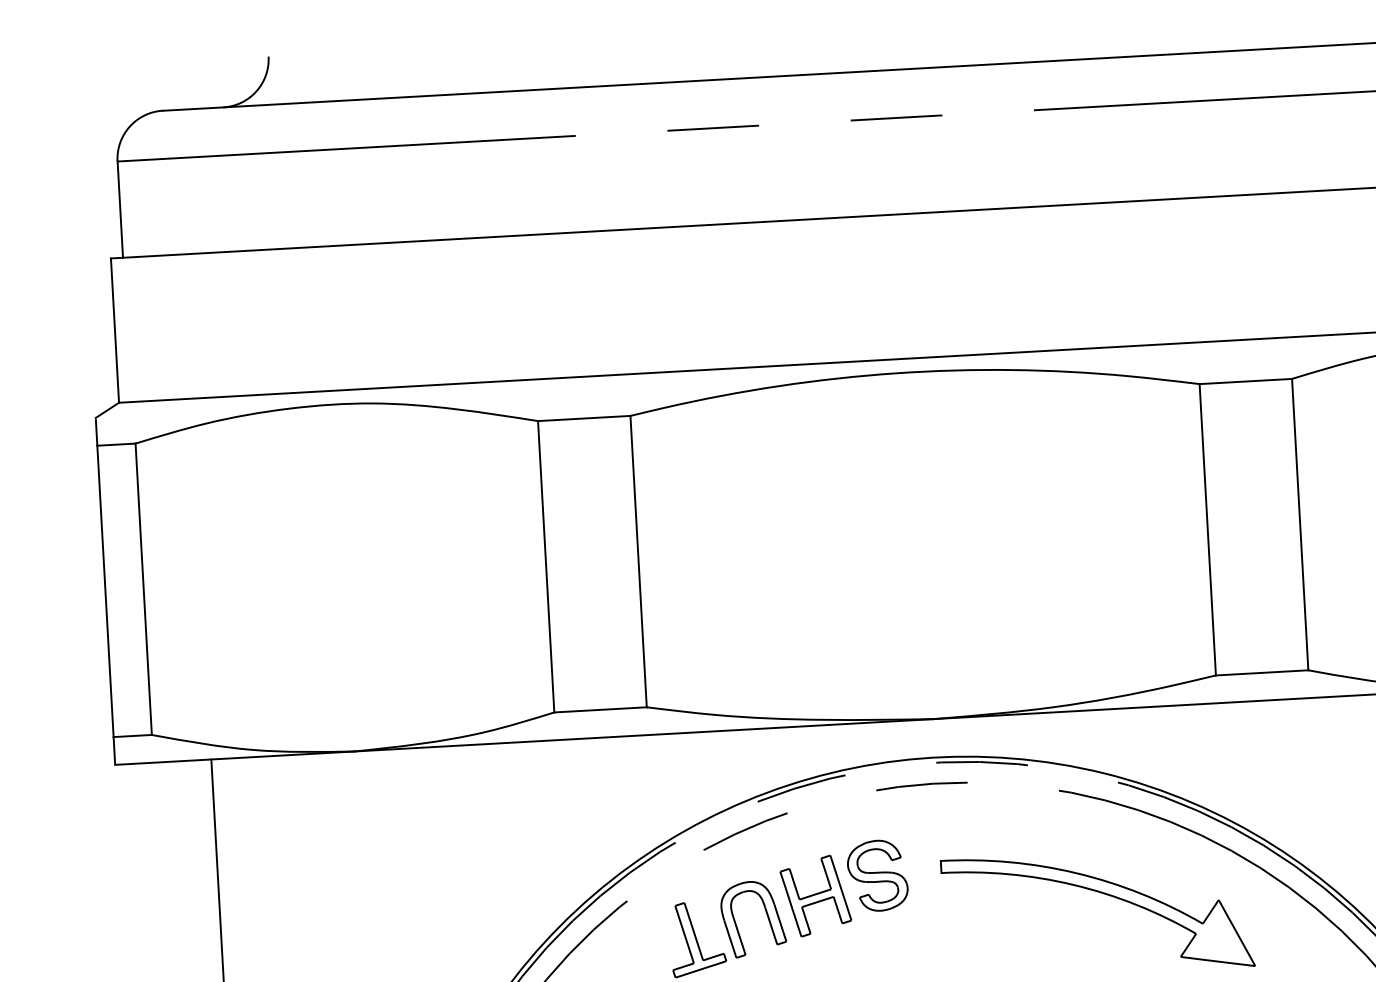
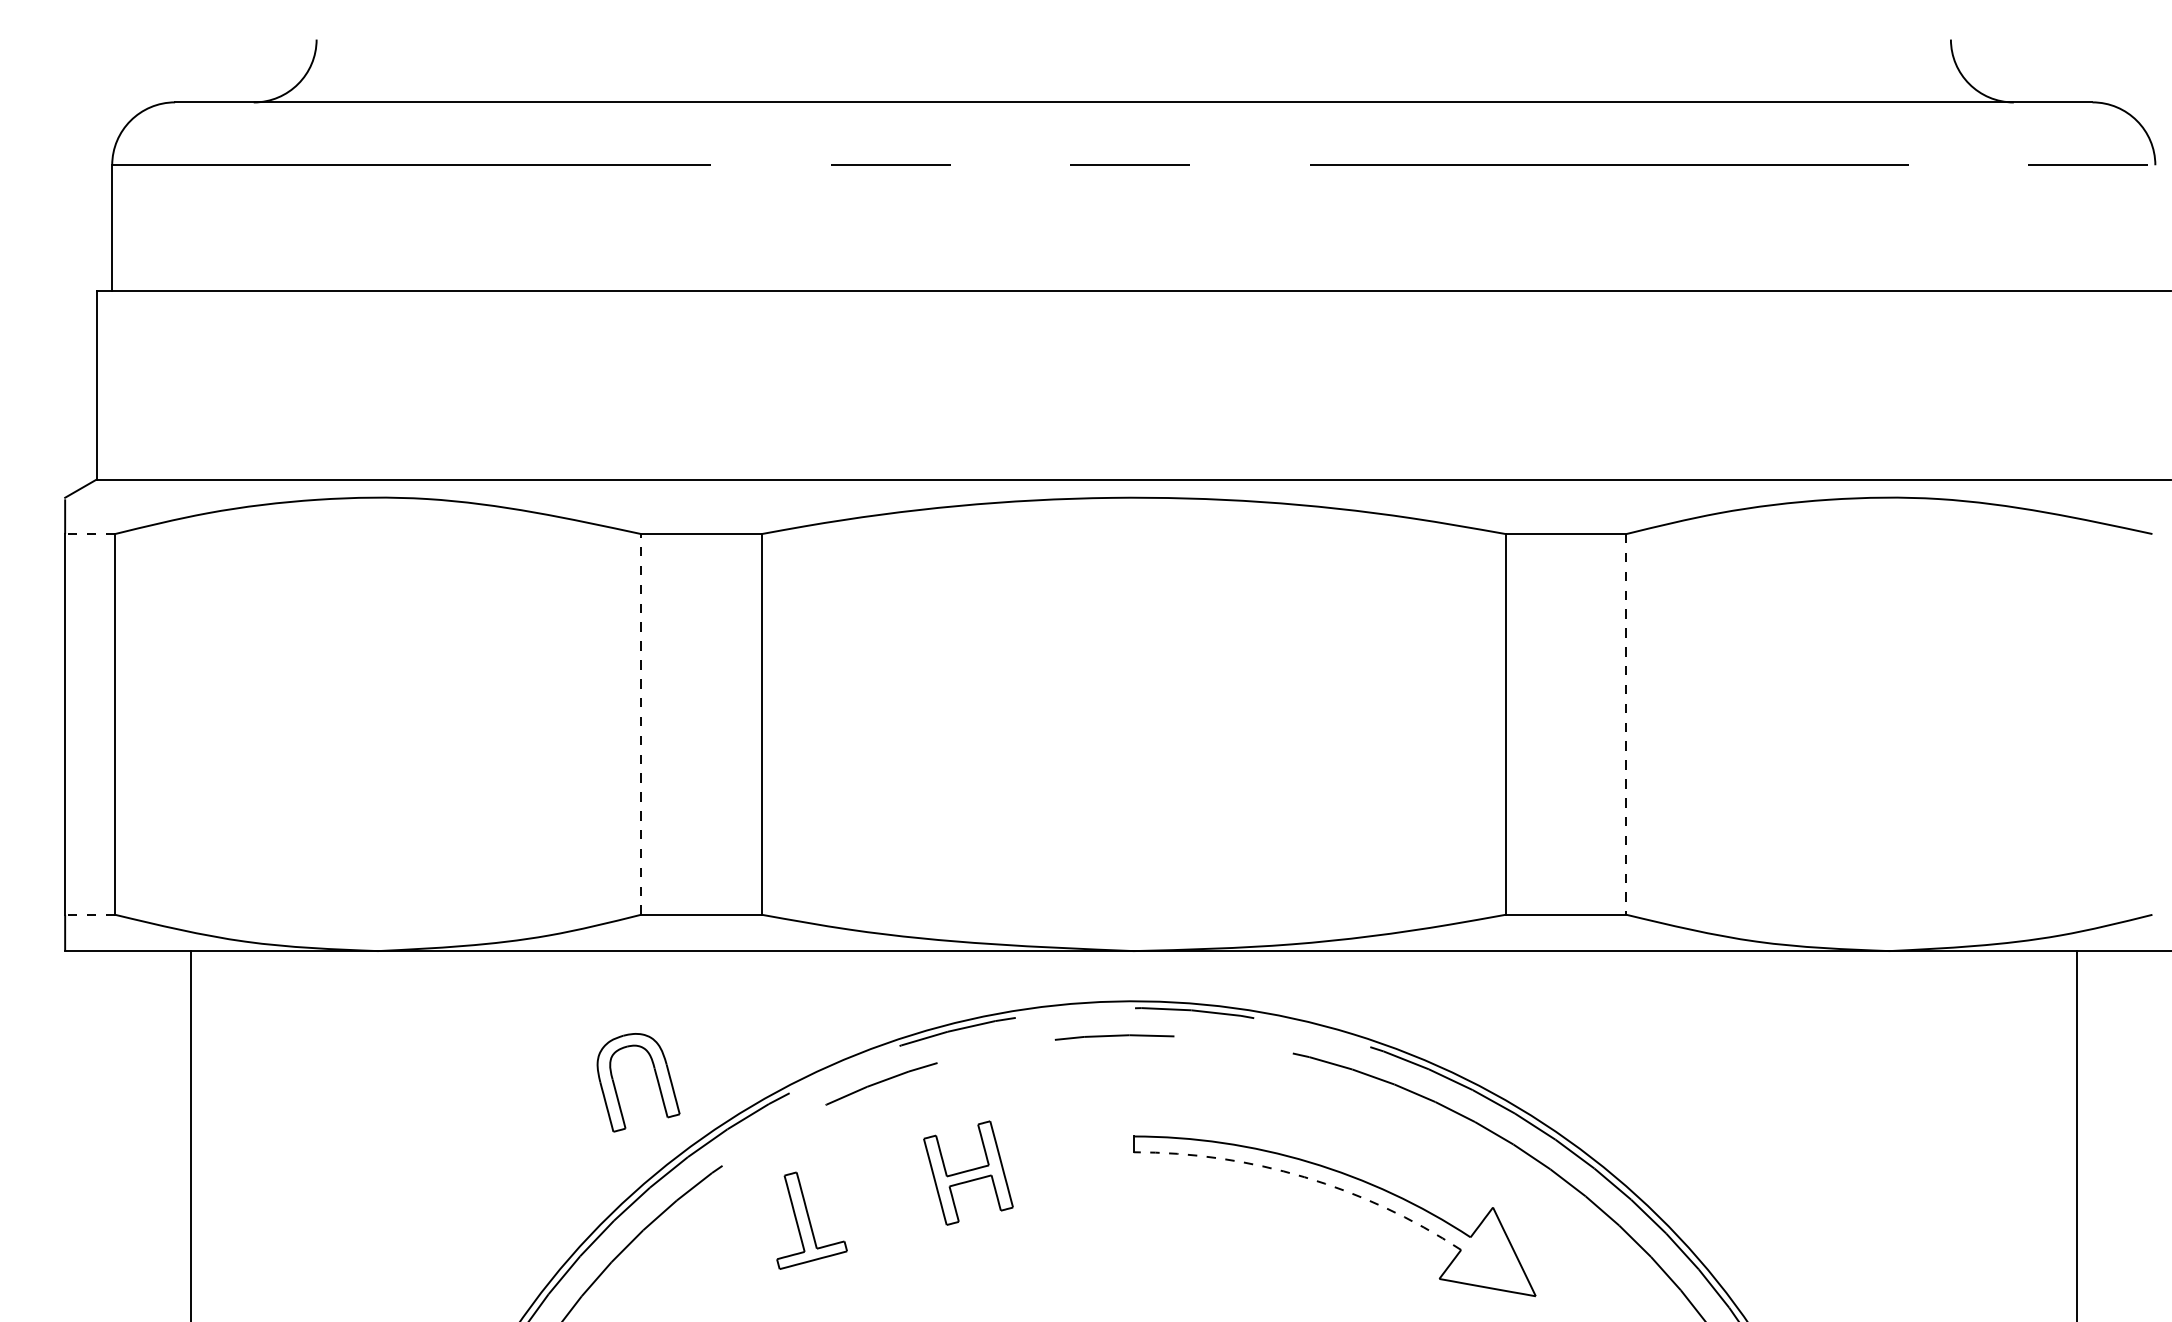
line: (116, 444) -> (90, 534), solid -> dashed
line: (1300, 524) -> (1626, 724), solid -> dashed
line: (546, 566) -> (641, 723), solid -> dashed
line: (133, 735) -> (90, 914), solid -> dashed
part: (877, 875) -> (1050, 1150), removed
arc: (1073, 885) -> (1304, 1177), solid -> dashed
part: (766, 913) -> (655, 1076), moved

